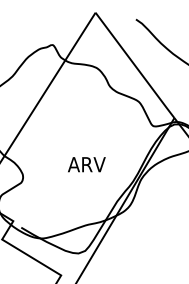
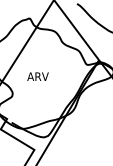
text: (85, 164) -> (37, 76), moved

